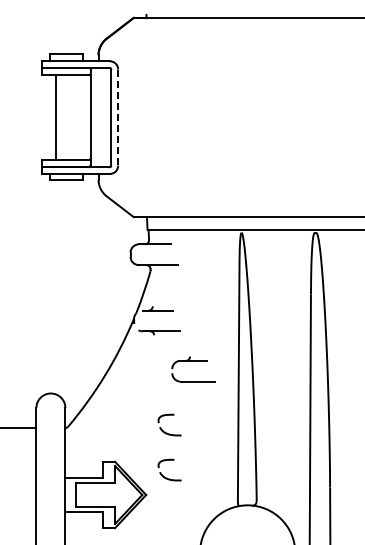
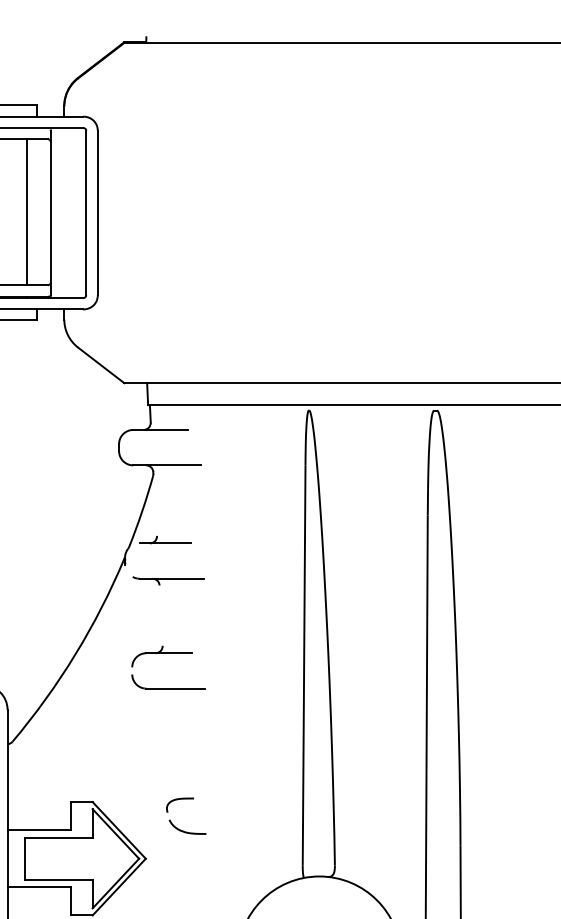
line: (76, 116) -> (26, 211), added
line: (118, 118) -> (98, 214), dashed -> solid
part: (193, 361) -> (168, 654), moved
part: (167, 432) -> (182, 751), removed

